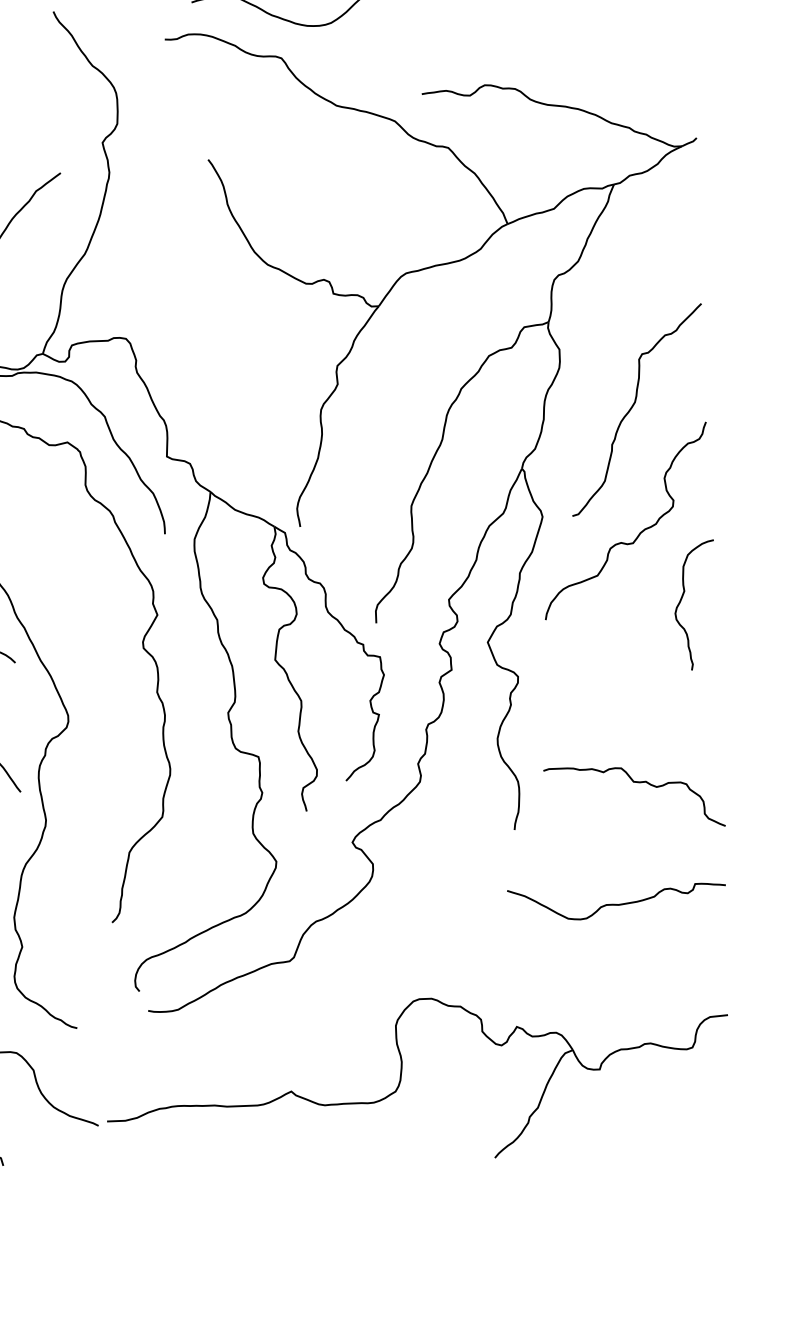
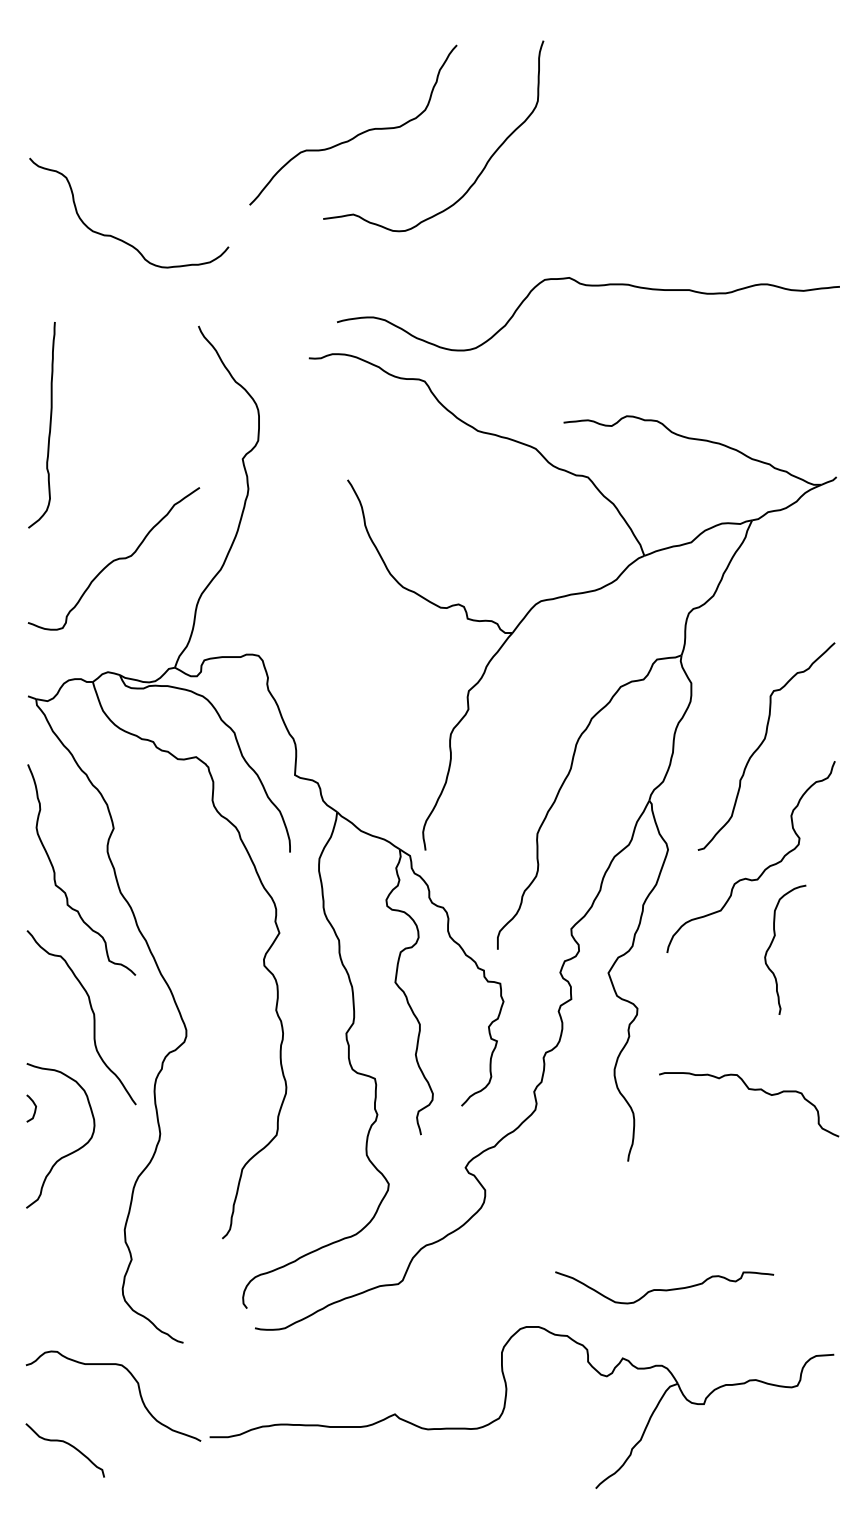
curve: (682, 599) -> (772, 943), moved
curve: (635, 783) -> (750, 1090), moved
curve: (616, 904) -> (664, 1289), moved

